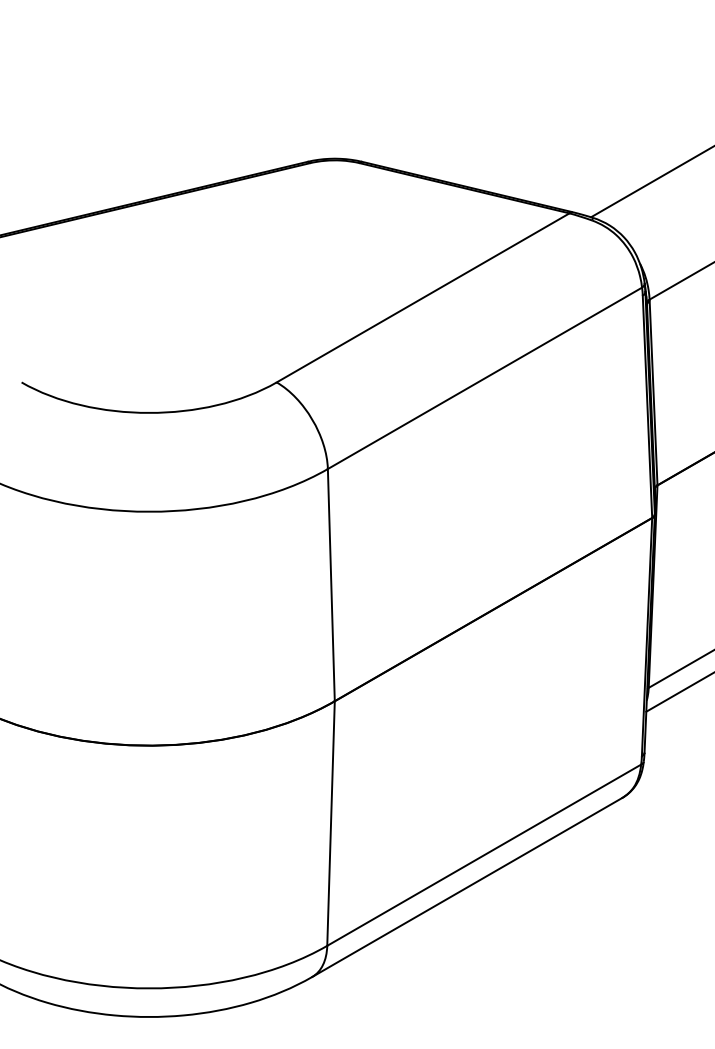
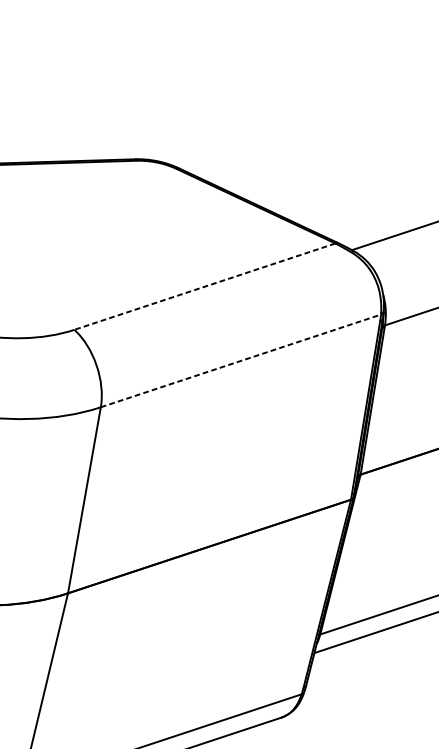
line: (422, 298) -> (204, 287), solid -> dashed
line: (485, 378) -> (241, 361), solid -> dashed

